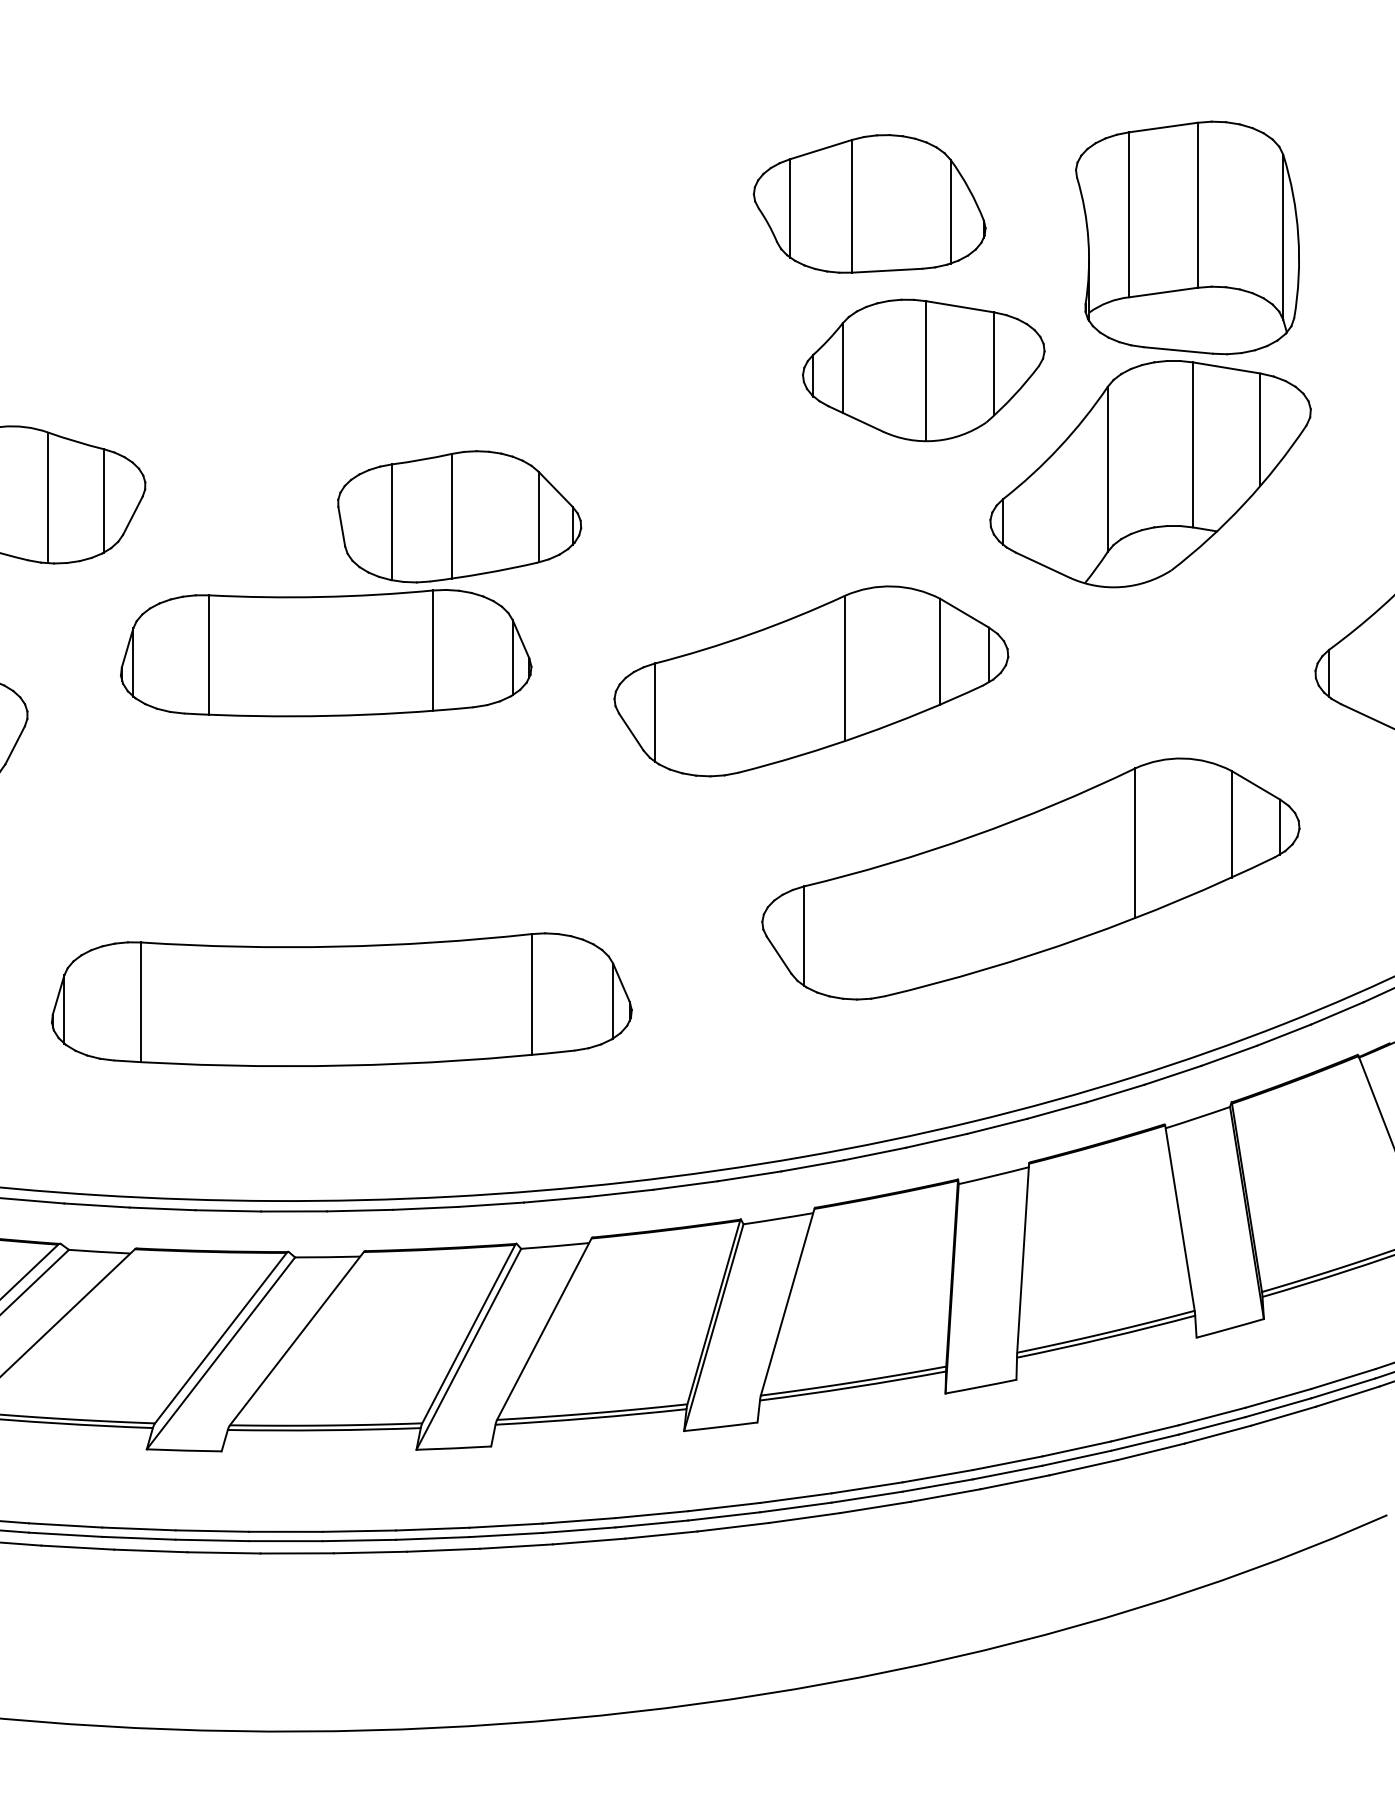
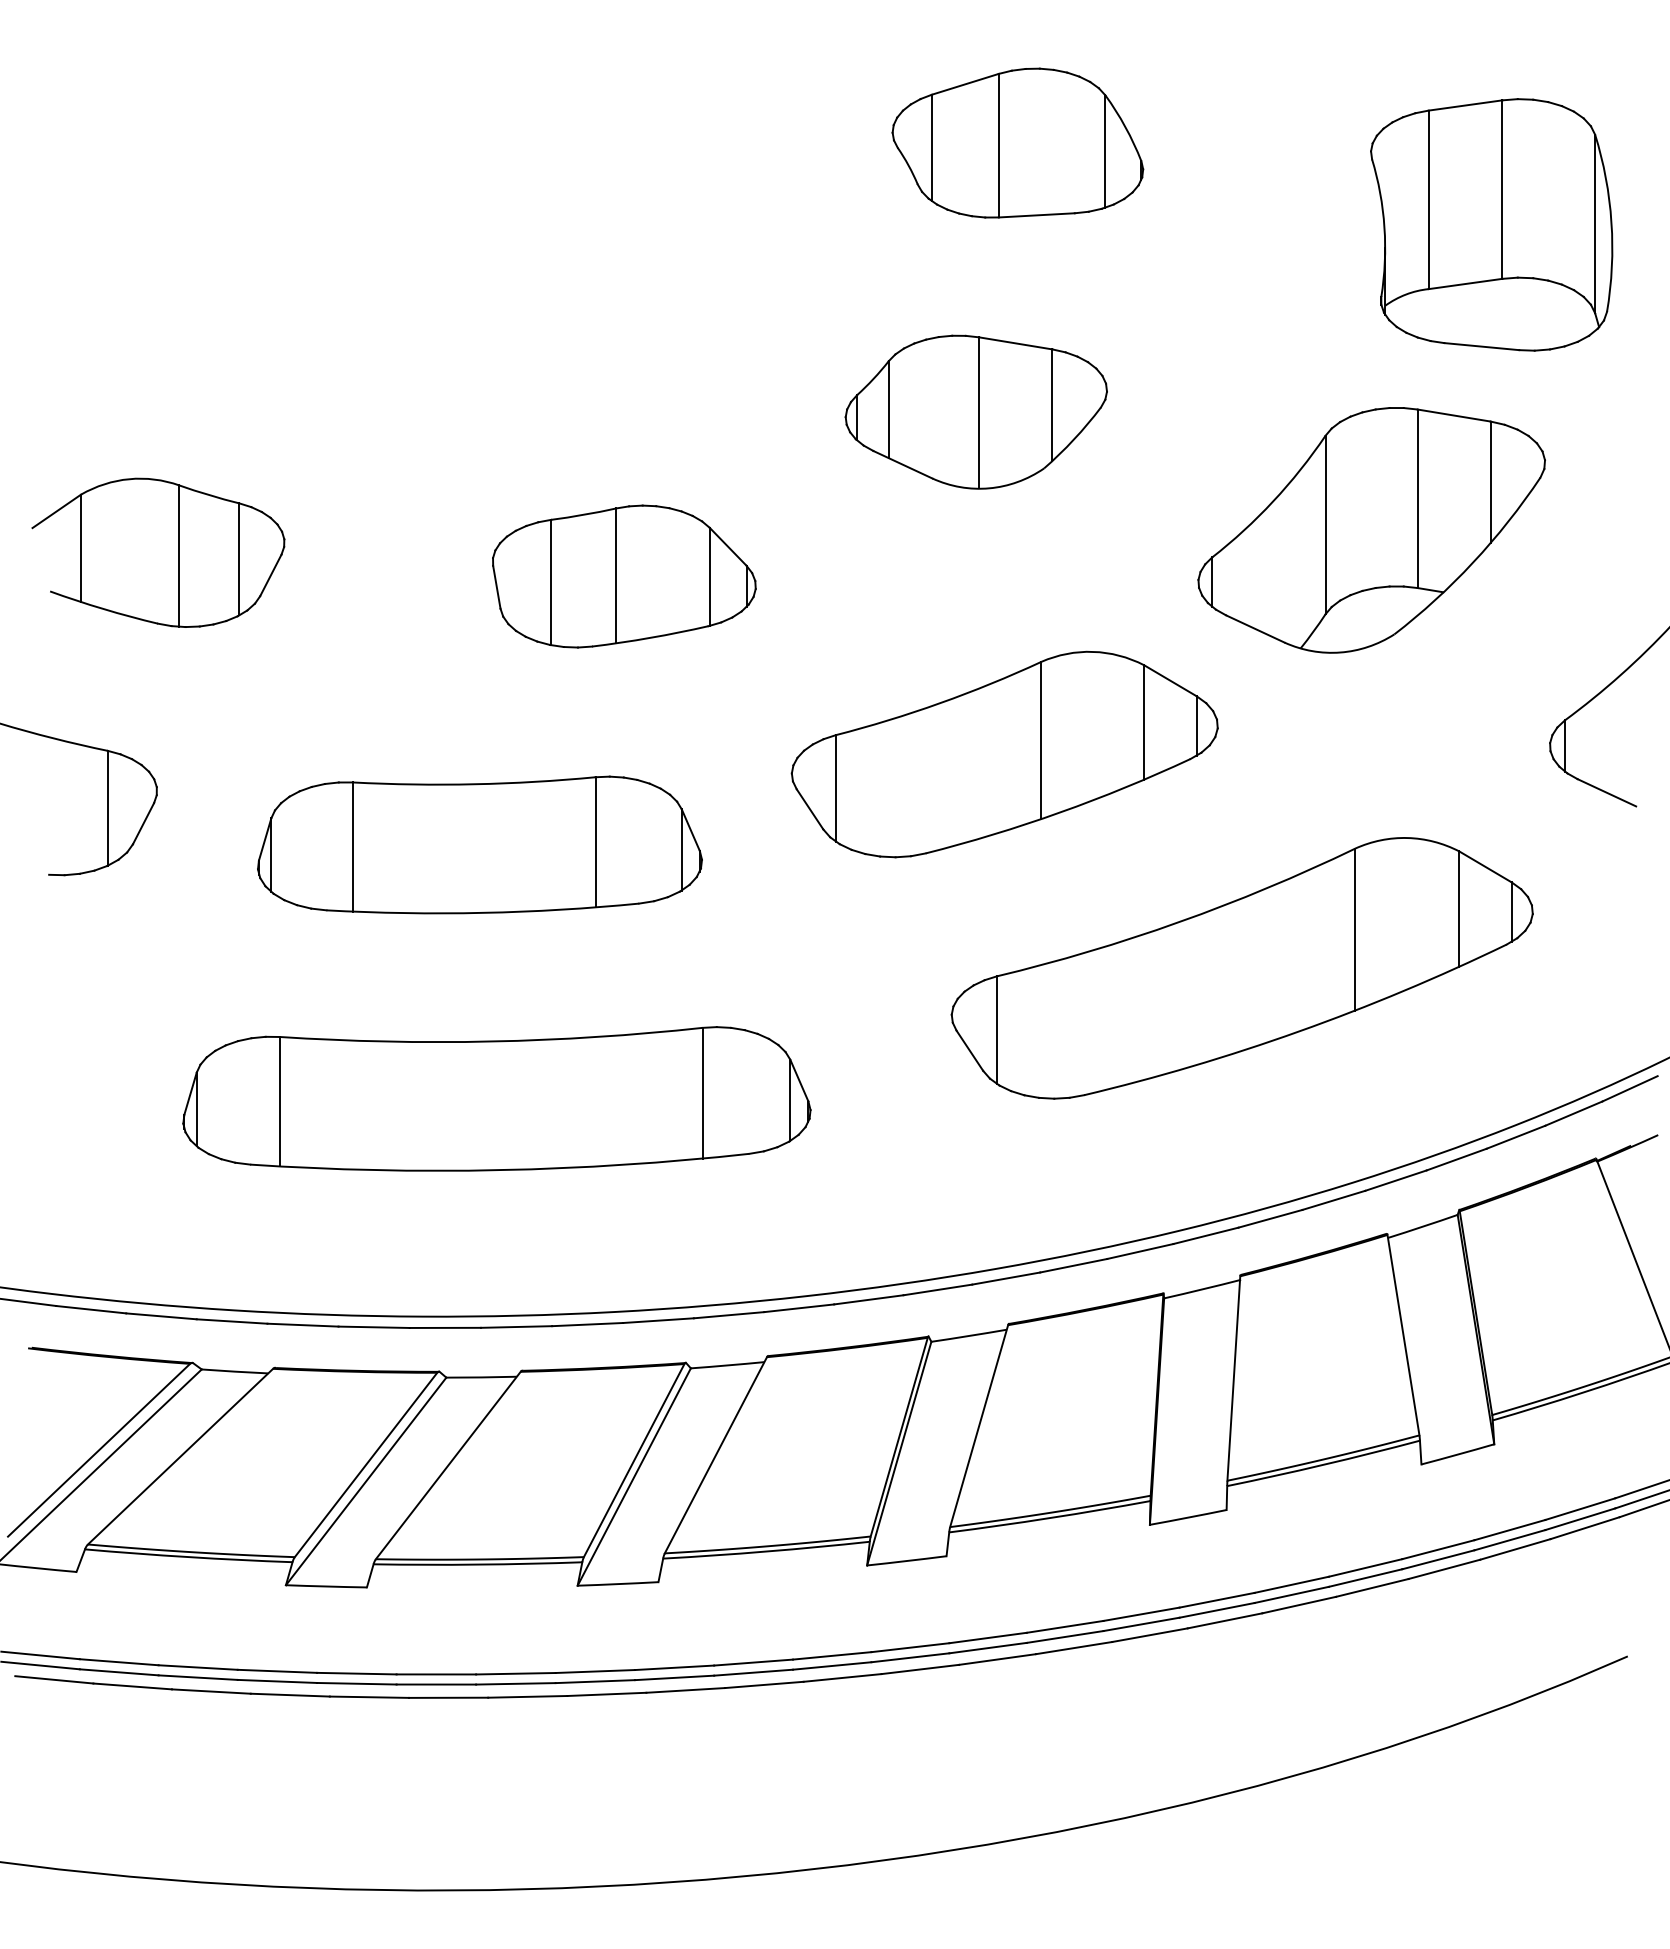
part: (869, 203) -> (1017, 142), moved
part: (1187, 237) -> (1491, 224), moved
part: (922, 369) -> (975, 411), moved
part: (325, 652) -> (479, 844), moved

